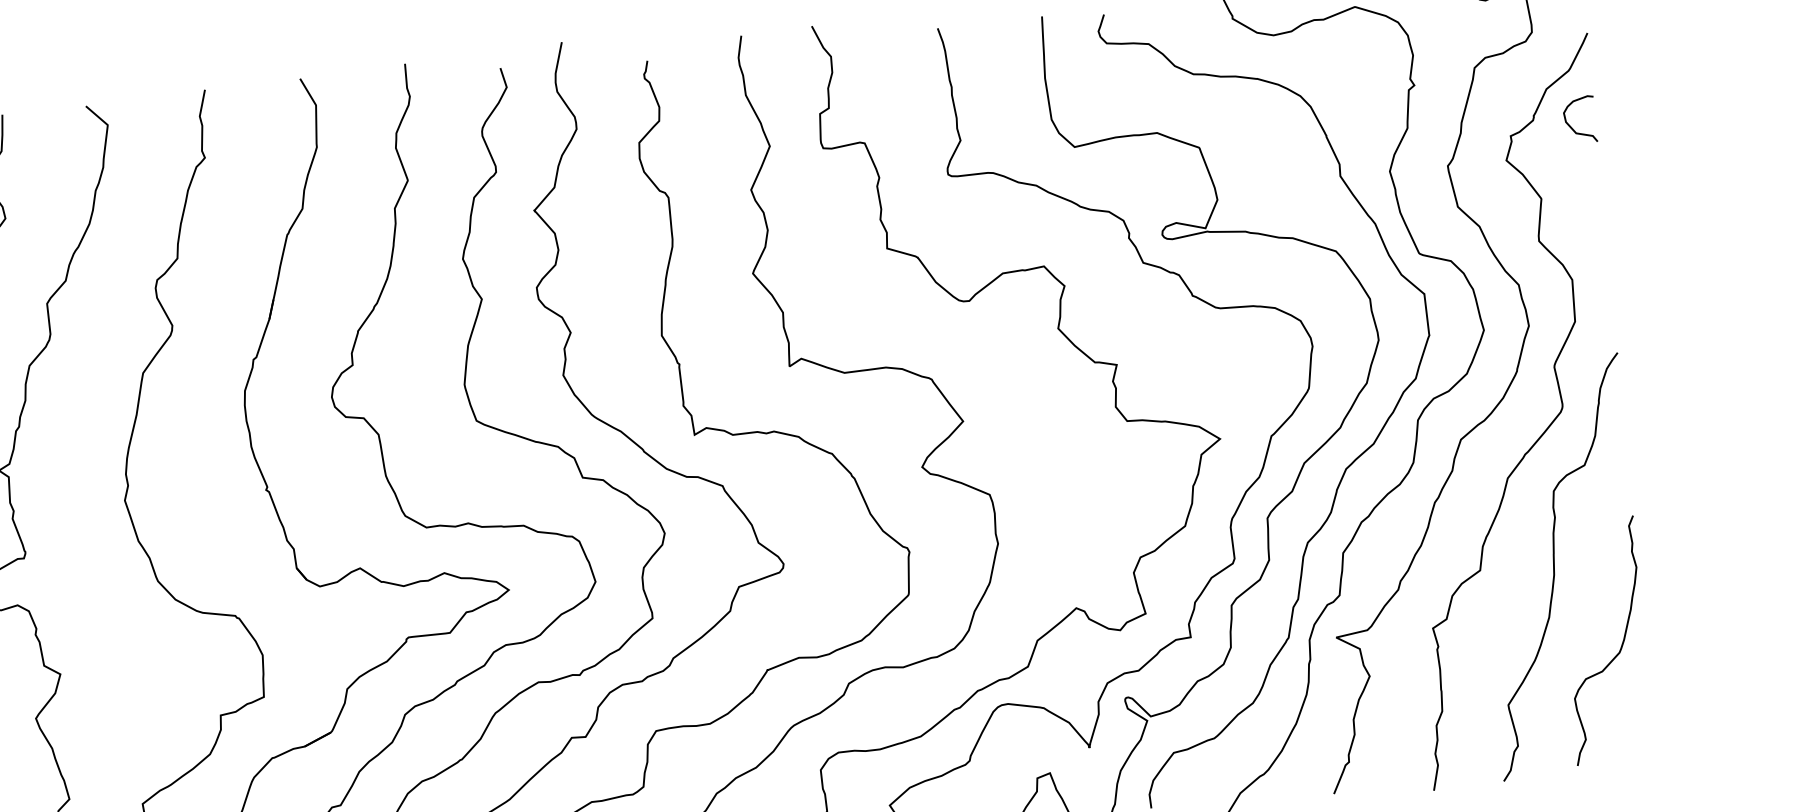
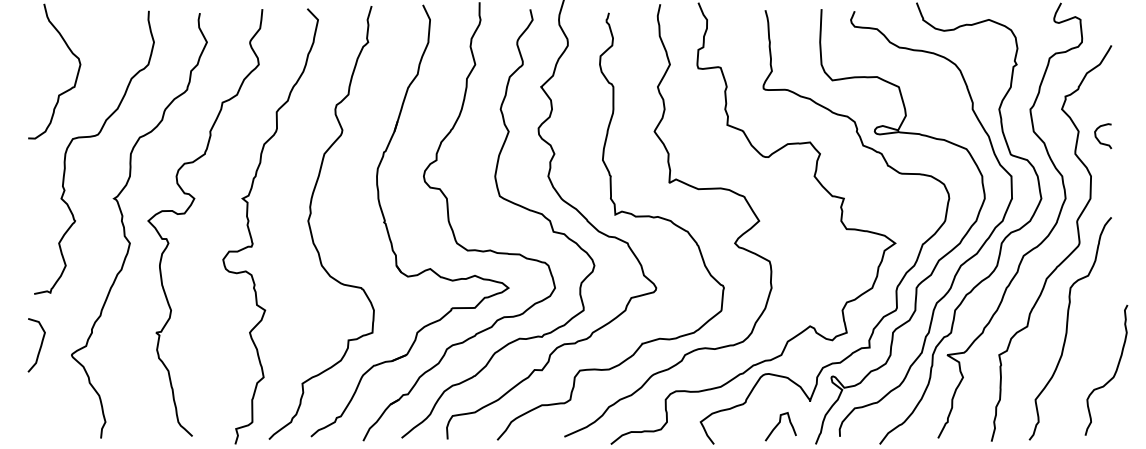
curve: (1571, 124) -> (1098, 138), moved
curve: (1620, 643) -> (1114, 372), moved

